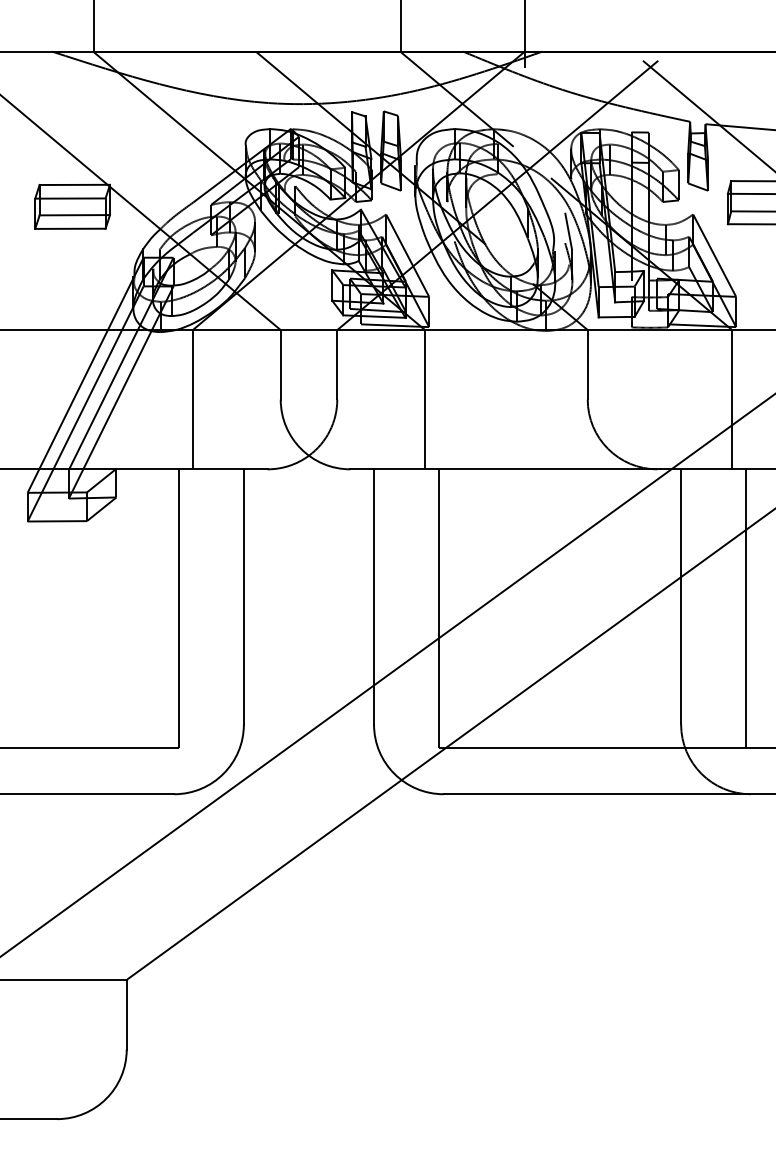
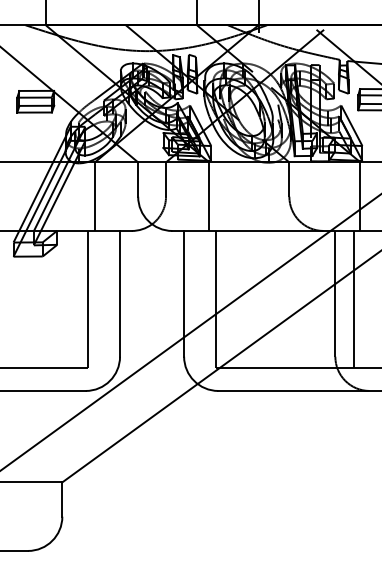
line: (746, 608) -> (354, 299), moved

